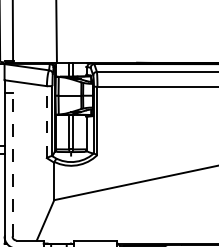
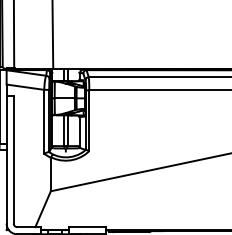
line: (47, 121) -> (44, 121), dashed -> solid
line: (12, 164) -> (13, 159), dashed -> solid

